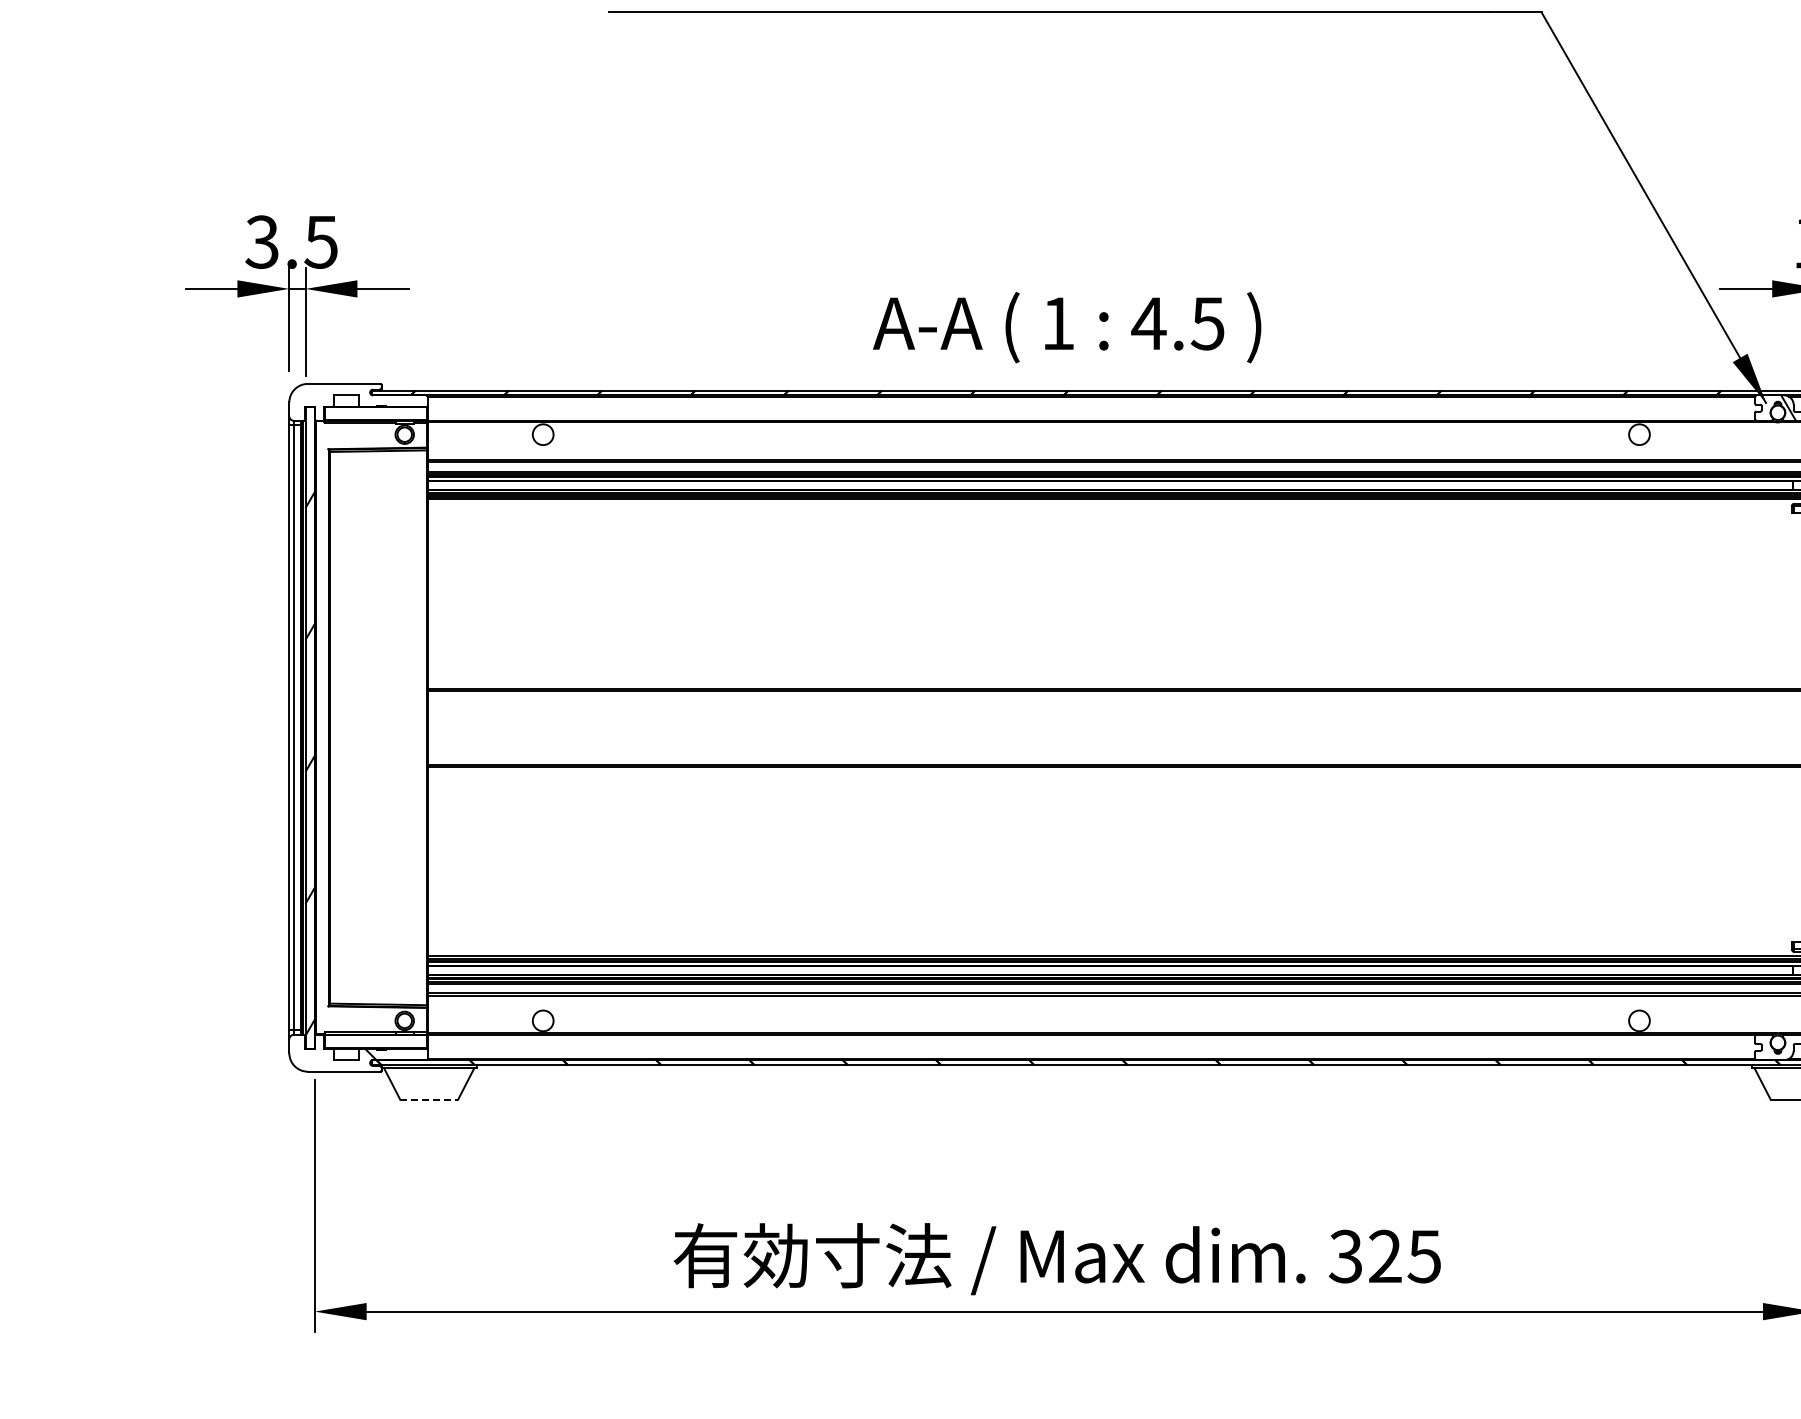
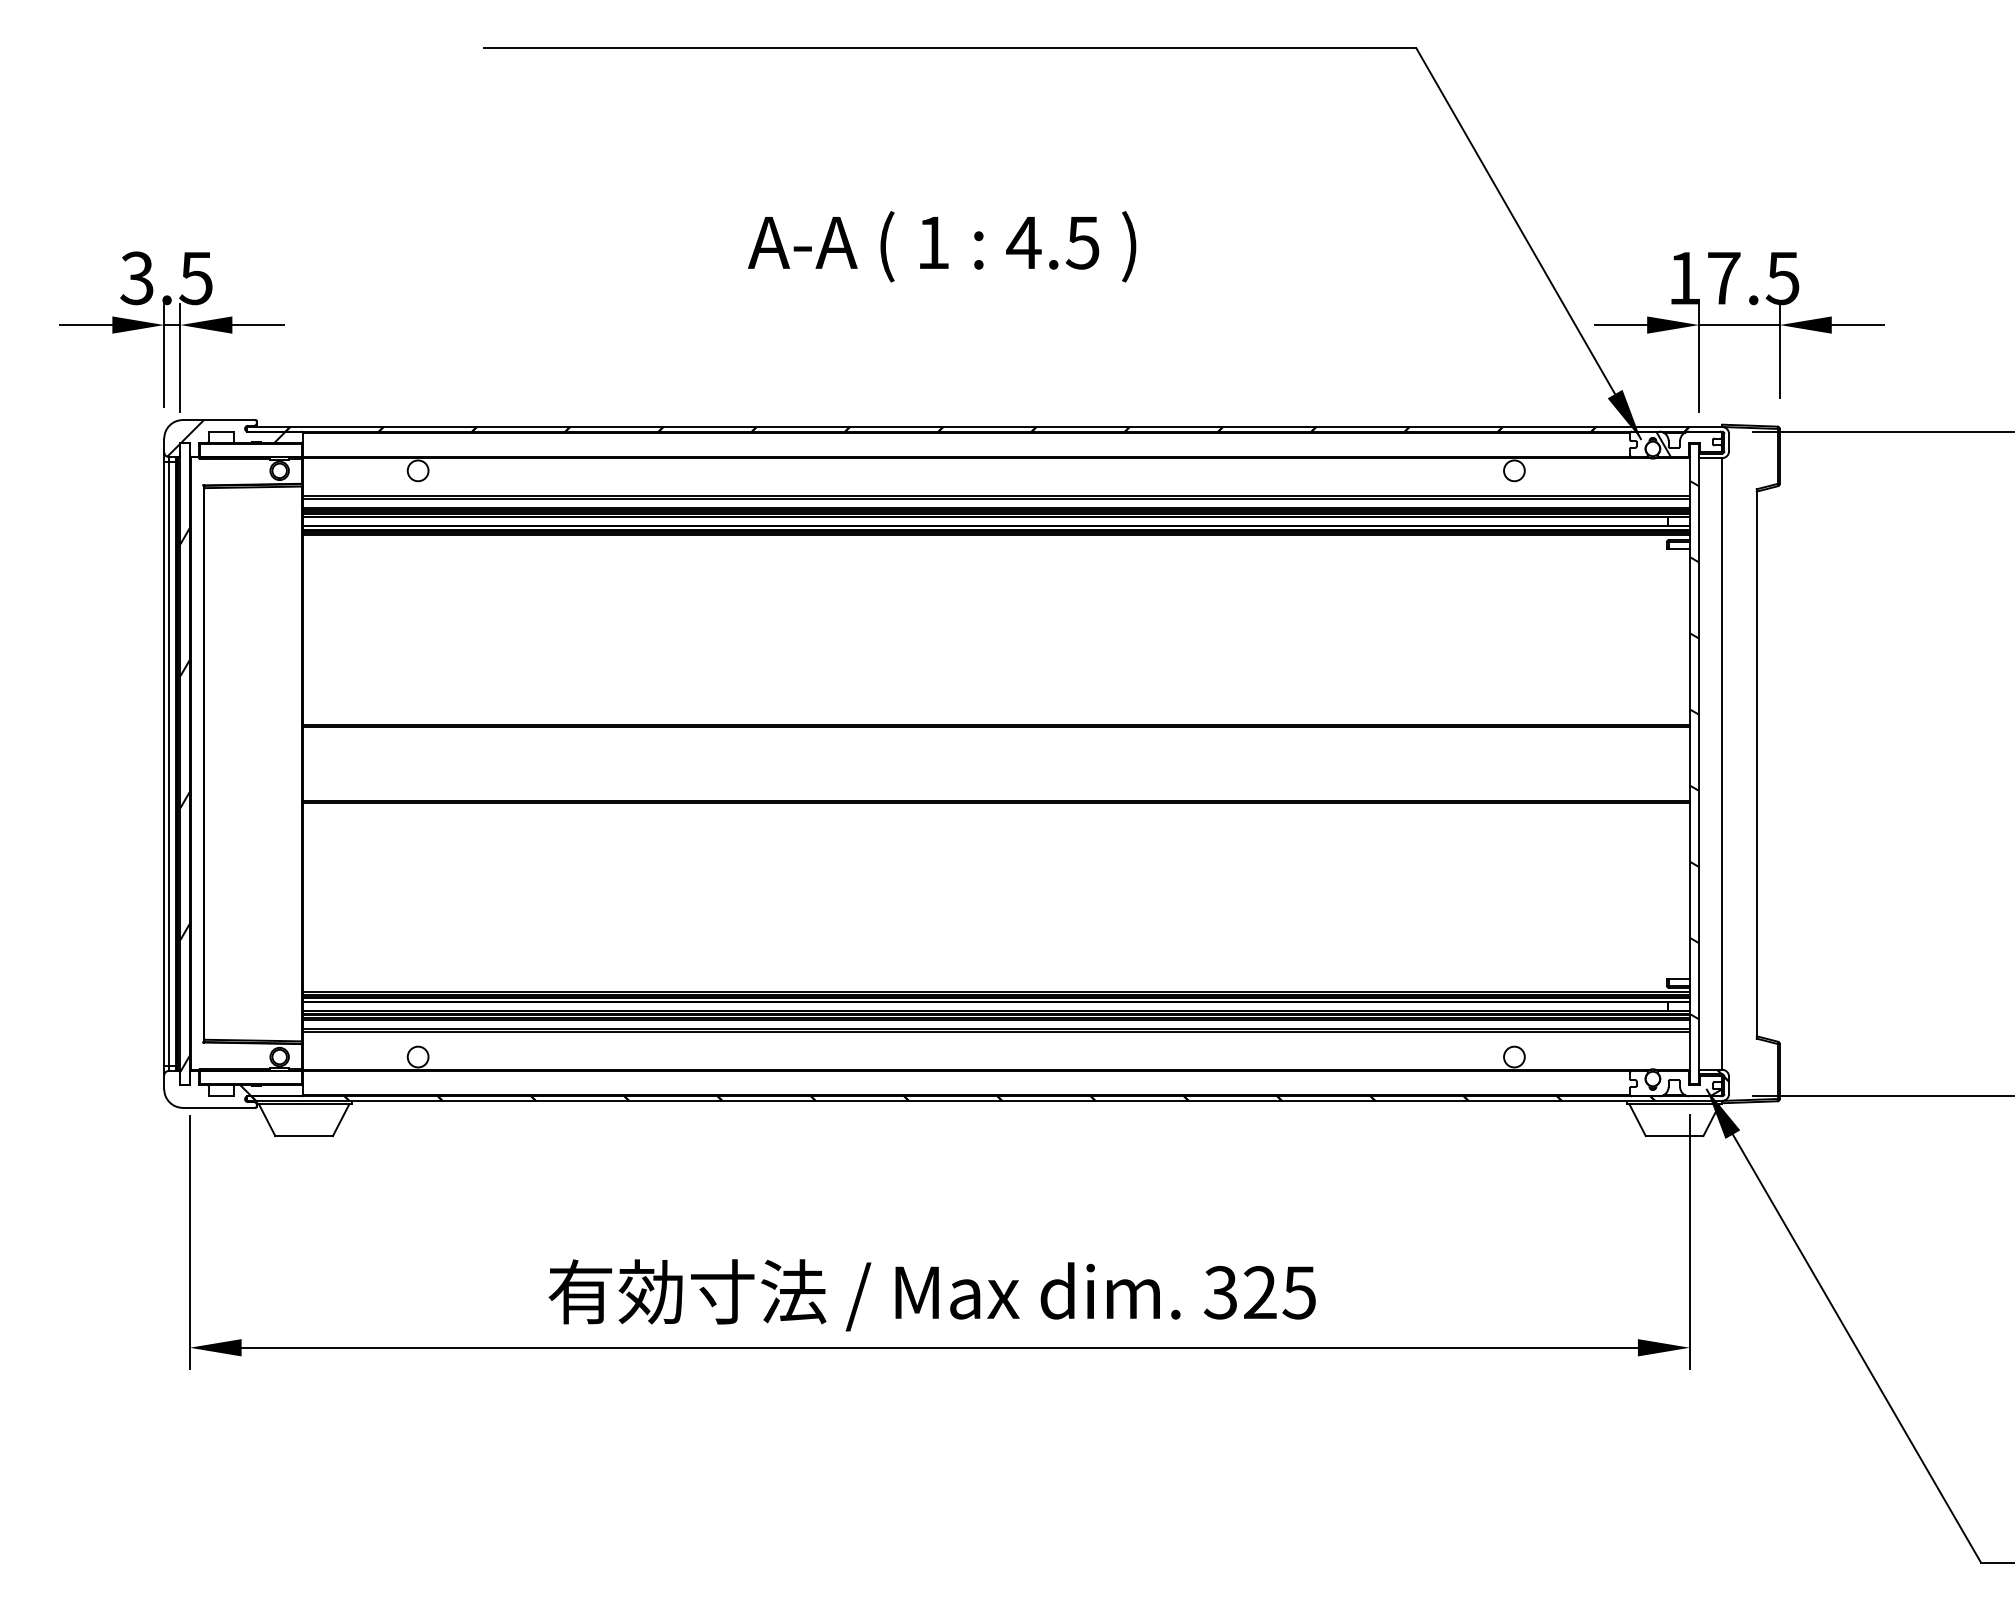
text: (1067, 327) -> (942, 246), moved
hatch: (351, 402) -> (226, 438), added
line: (429, 1100) -> (304, 1136), dashed -> solid

